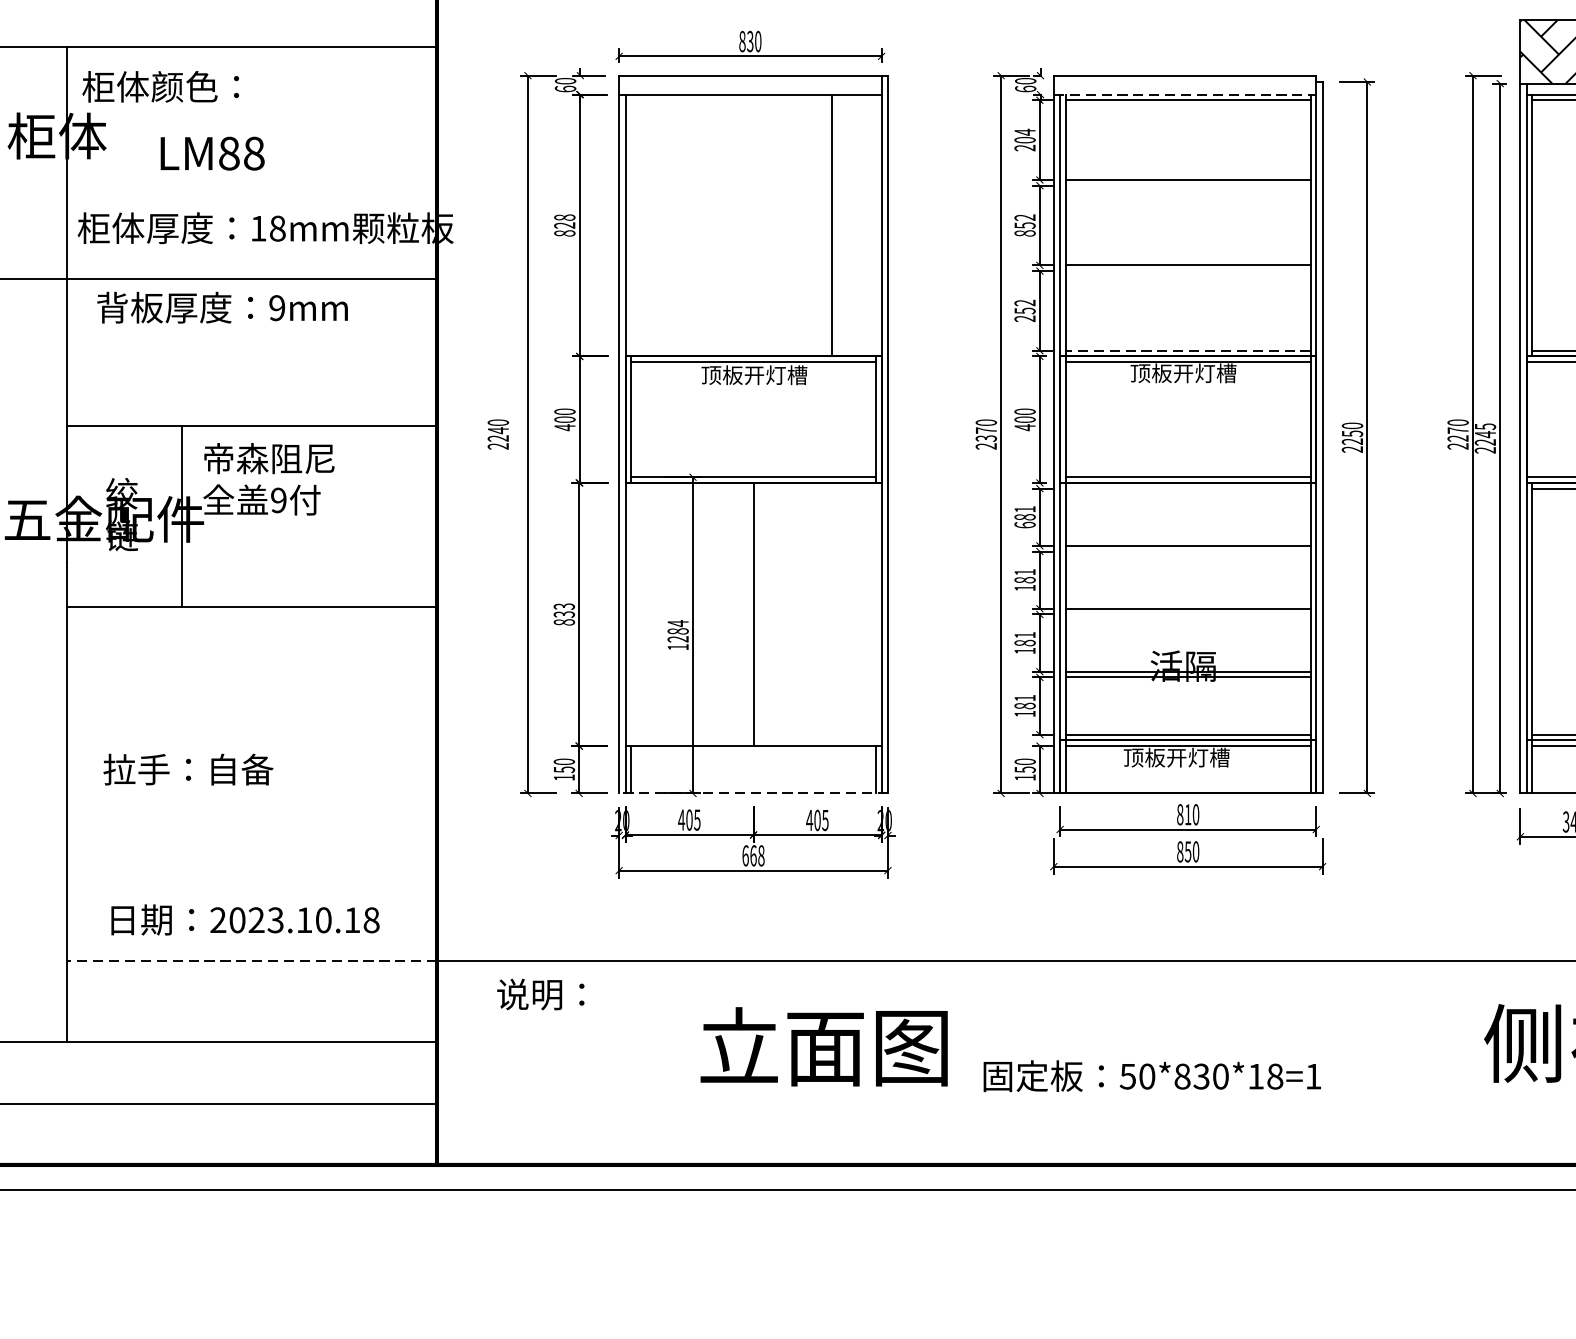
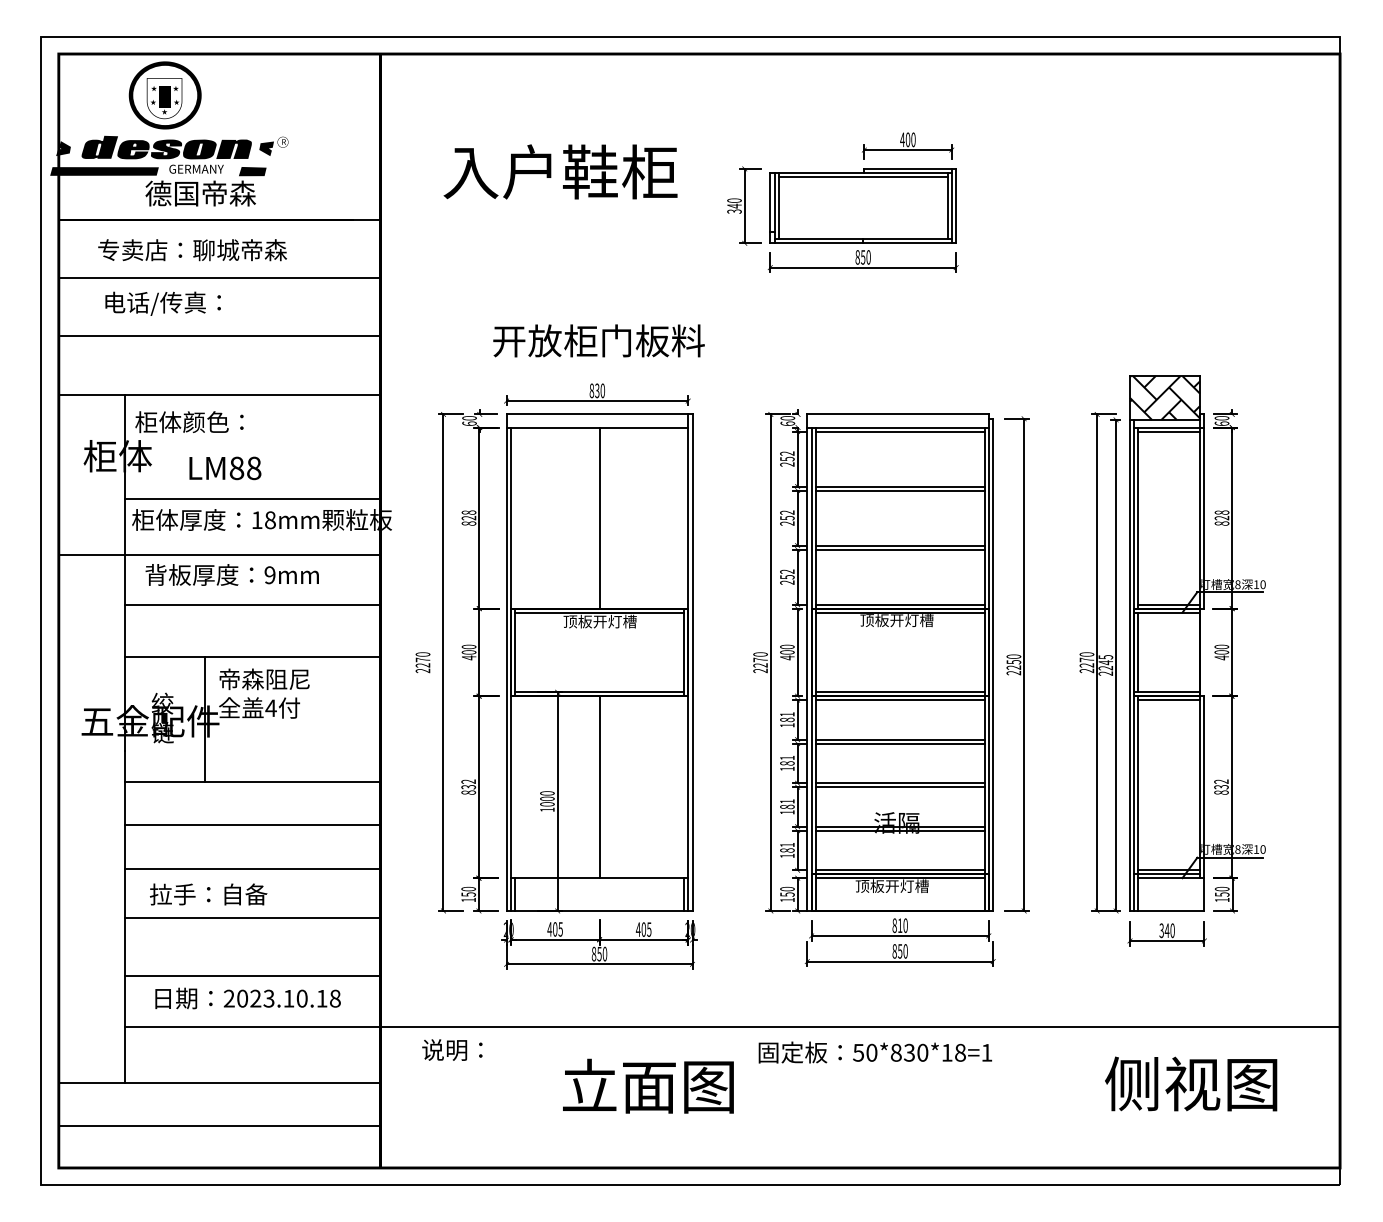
line: (1185, 94) -> (898, 427), dashed -> solid
text: (1025, 136) -> (787, 456), 204 -> 252
line: (1187, 185) -> (899, 490), added
line: (251, 198) -> (252, 499), added
line: (831, 224) -> (599, 517), moved
text: (1025, 233) -> (787, 523), 852 -> 252
line: (1187, 270) -> (899, 549), added
line: (1188, 350) -> (900, 604), dashed -> solid
line: (251, 351) -> (252, 605), added
line: (1532, 419) -> (1138, 652), added
text: (497, 429) -> (422, 659), 2240 -> 2270
text: (987, 438) -> (761, 665), 2370 -> 2270
line: (1187, 489) -> (899, 700), added
text: (277, 500) -> (270, 708), 9 -> 4
text: (1025, 525) -> (787, 725), 681 -> 181
line: (1187, 551) -> (899, 743), added
text: (565, 606) -> (469, 781), 833 -> 832
line: (1187, 614) -> (899, 787), added
text: (678, 630) -> (547, 798), 1284 -> 1000
line: (251, 669) -> (252, 825), added
line: (251, 733) -> (252, 869), added
line: (753, 792) -> (599, 910), dashed -> solid
line: (251, 802) -> (252, 917), added
text: (753, 854) -> (599, 953), 668 -> 850
line: (251, 886) -> (252, 975), added
line: (251, 960) -> (252, 1026), dashed -> solid
text: (1152, 1076) -> (875, 1052), moved

